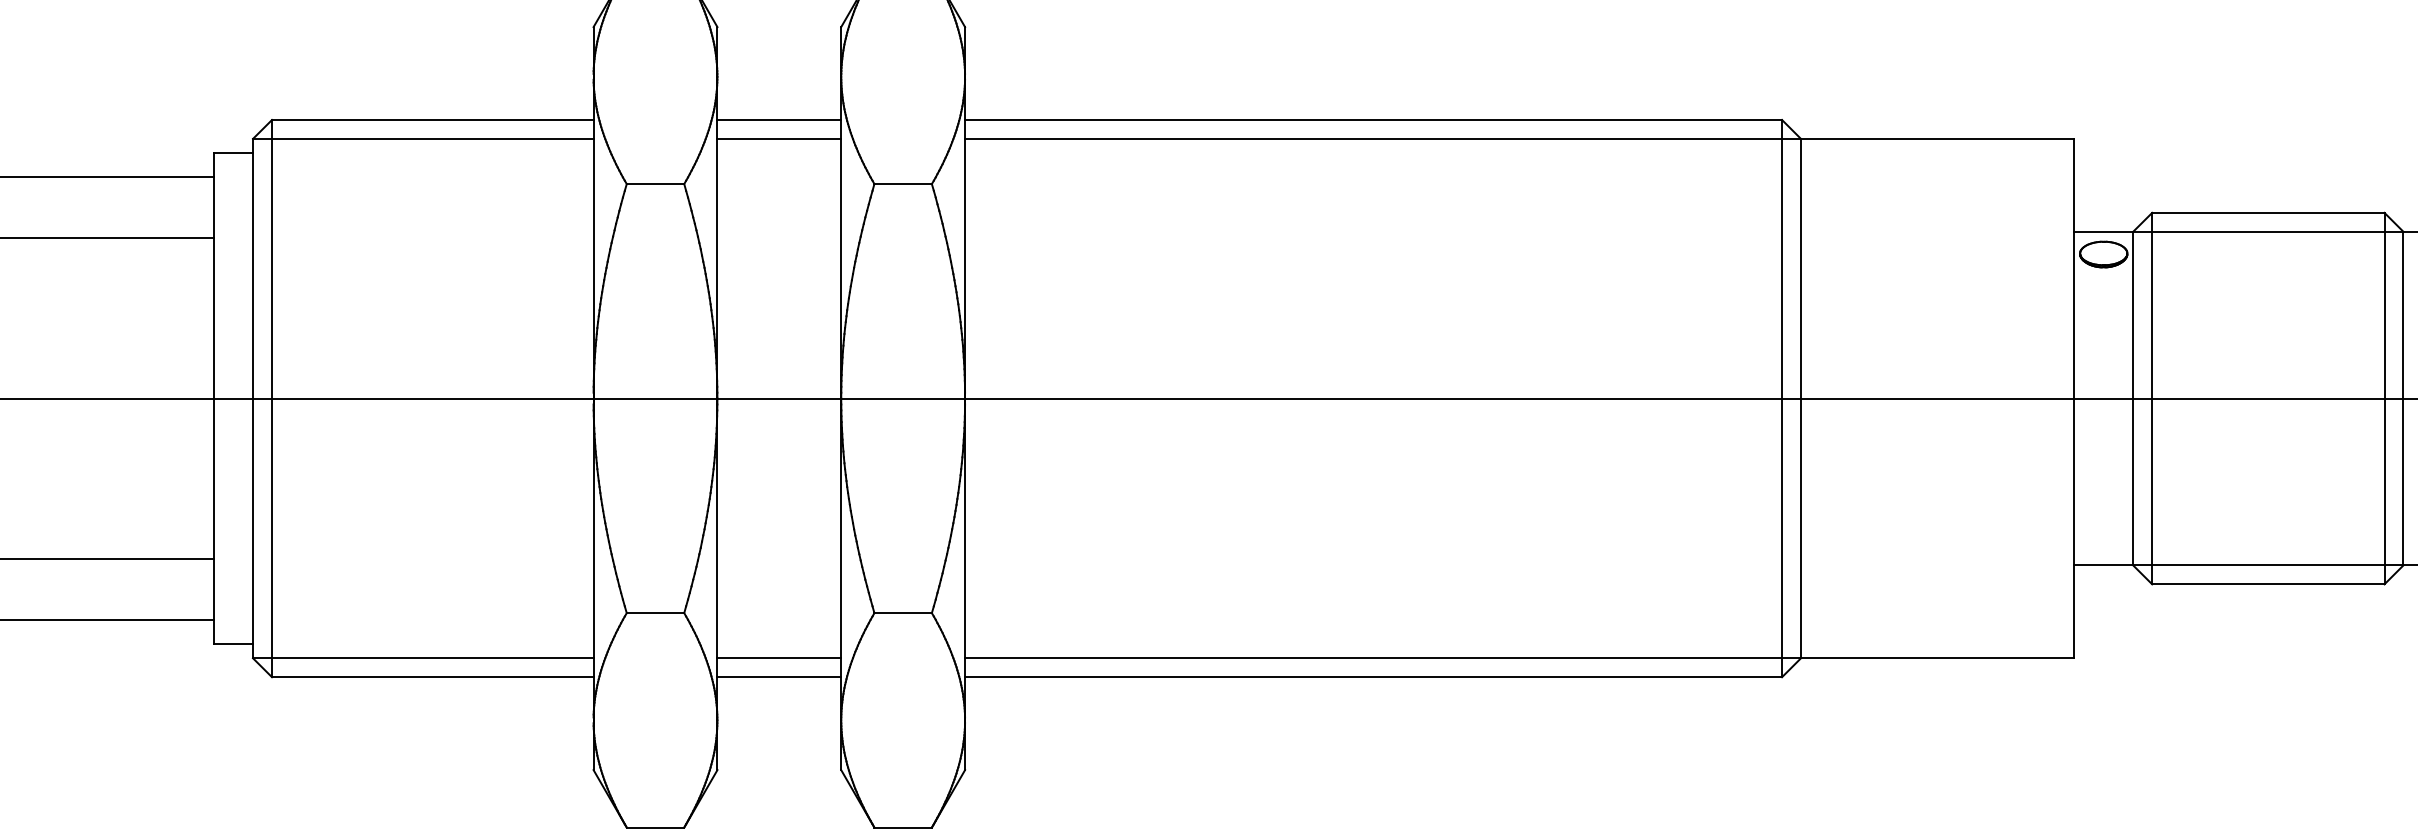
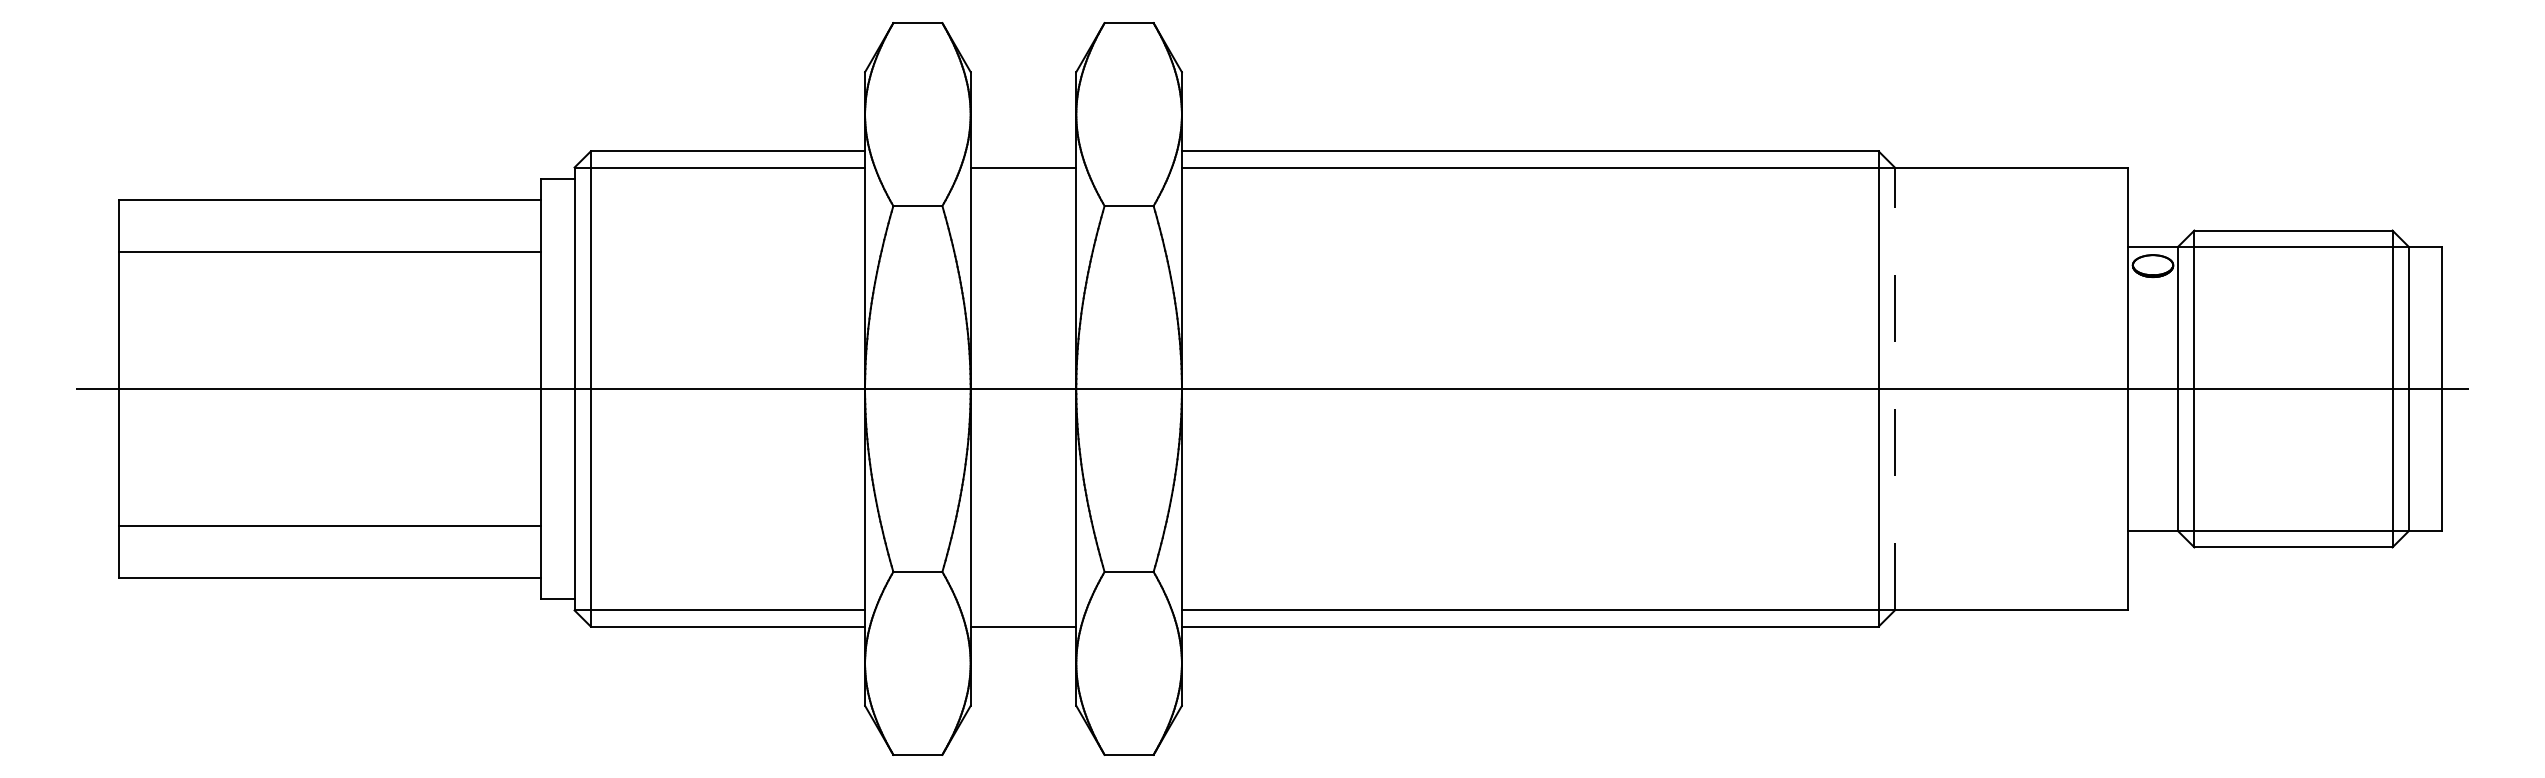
line: (779, 120) -> (1023, 151), removed
line: (1800, 398) -> (1894, 388), solid -> dashed
line: (779, 658) -> (1023, 610), removed

